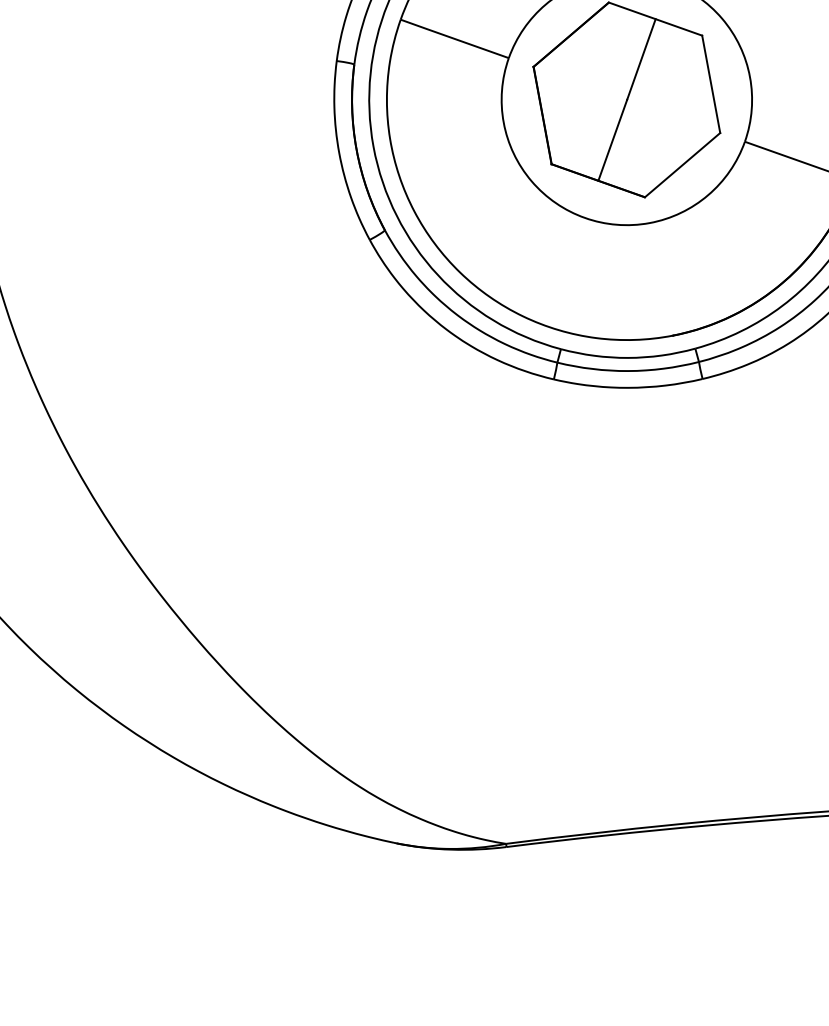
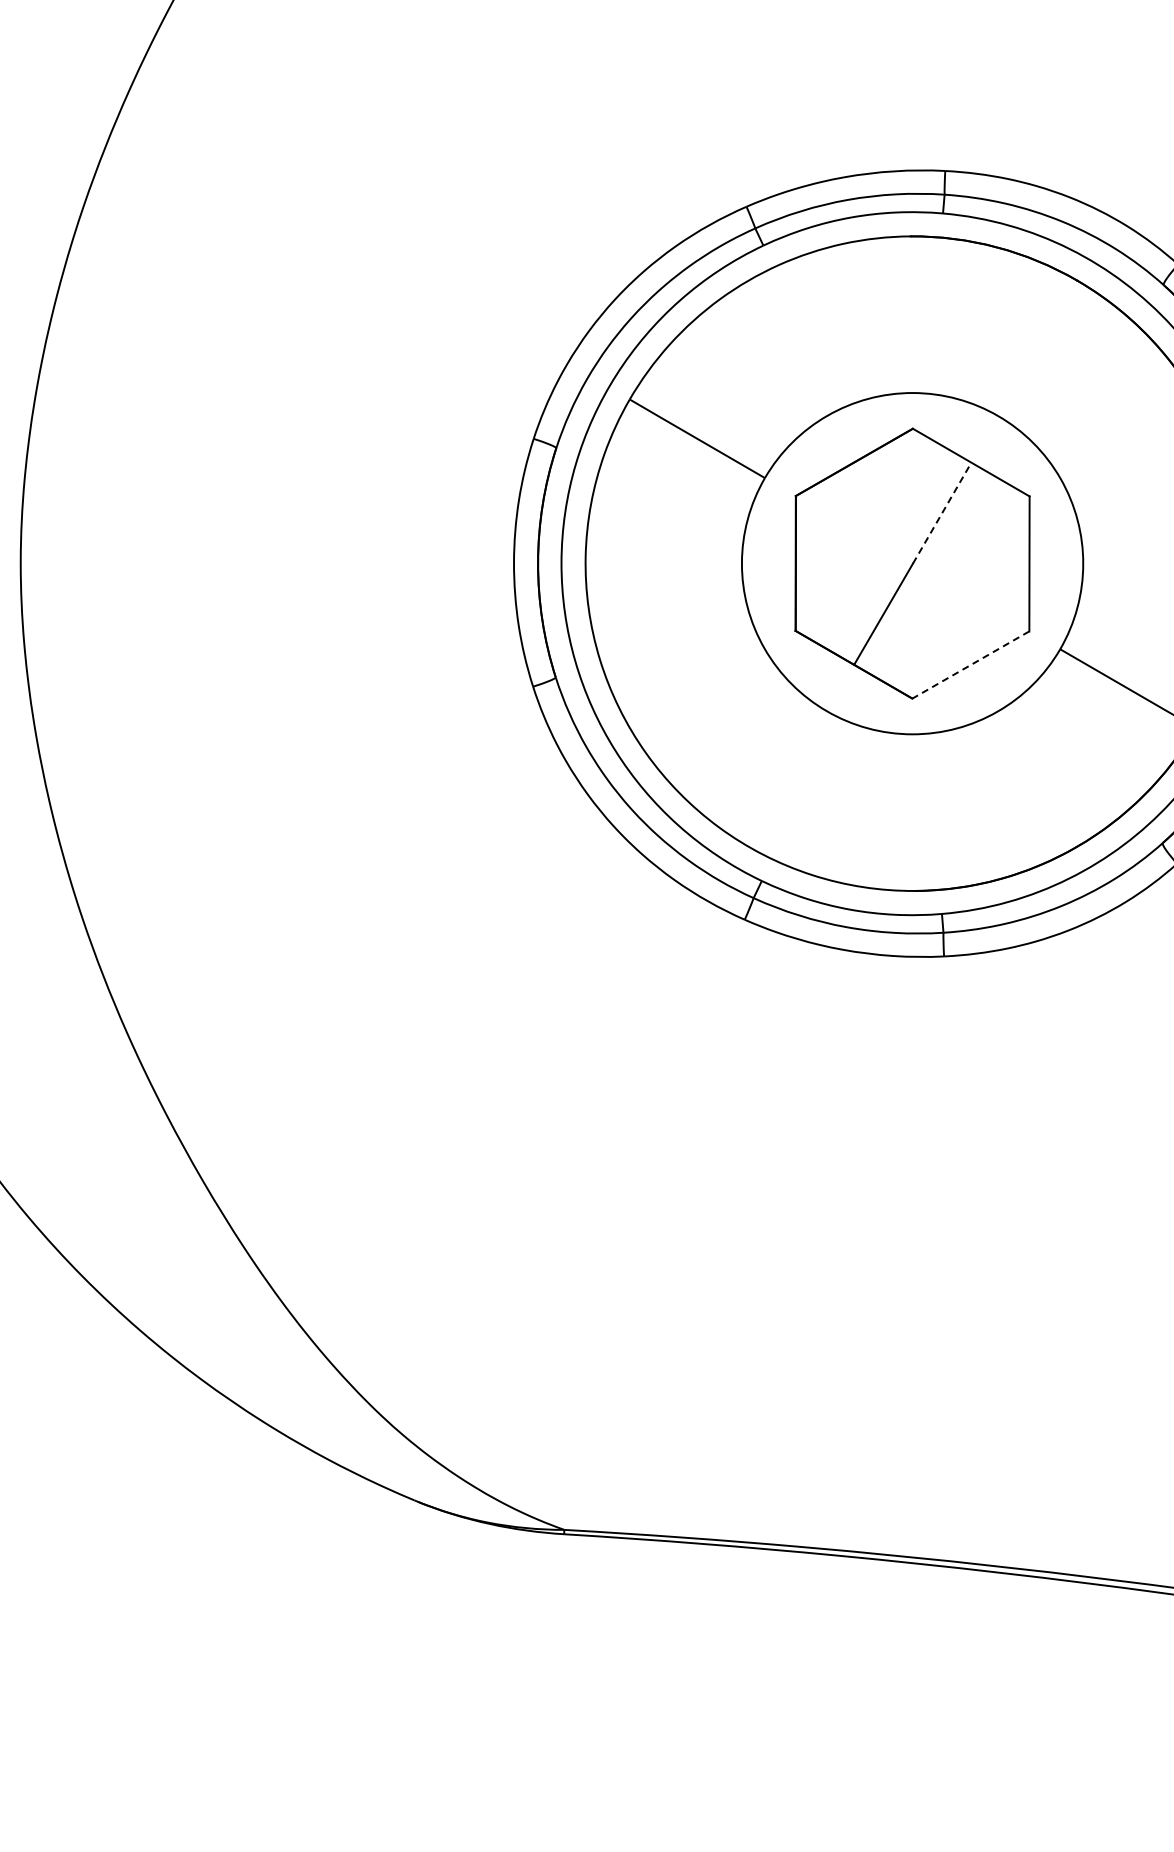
line: (641, 59) -> (942, 512), solid -> dashed
line: (682, 165) -> (970, 665), solid -> dashed

